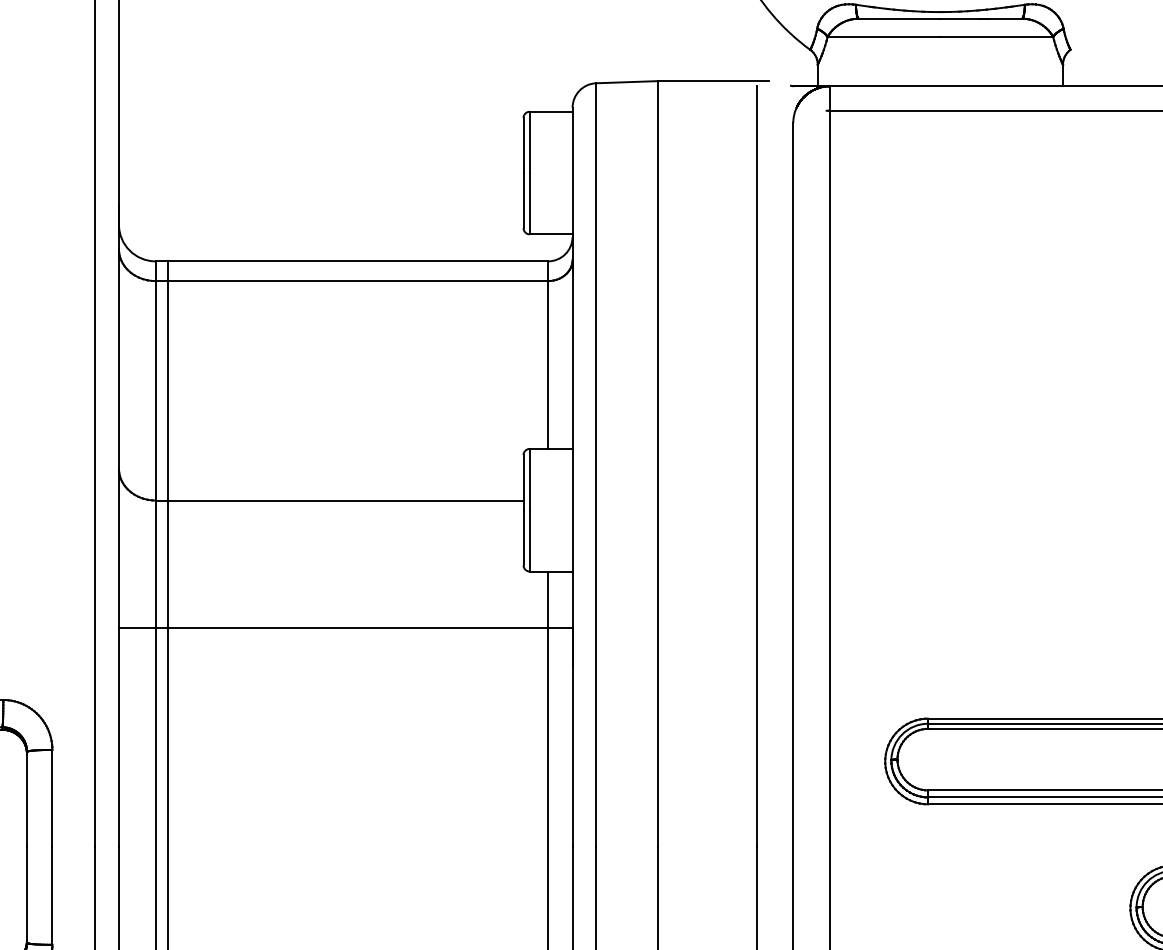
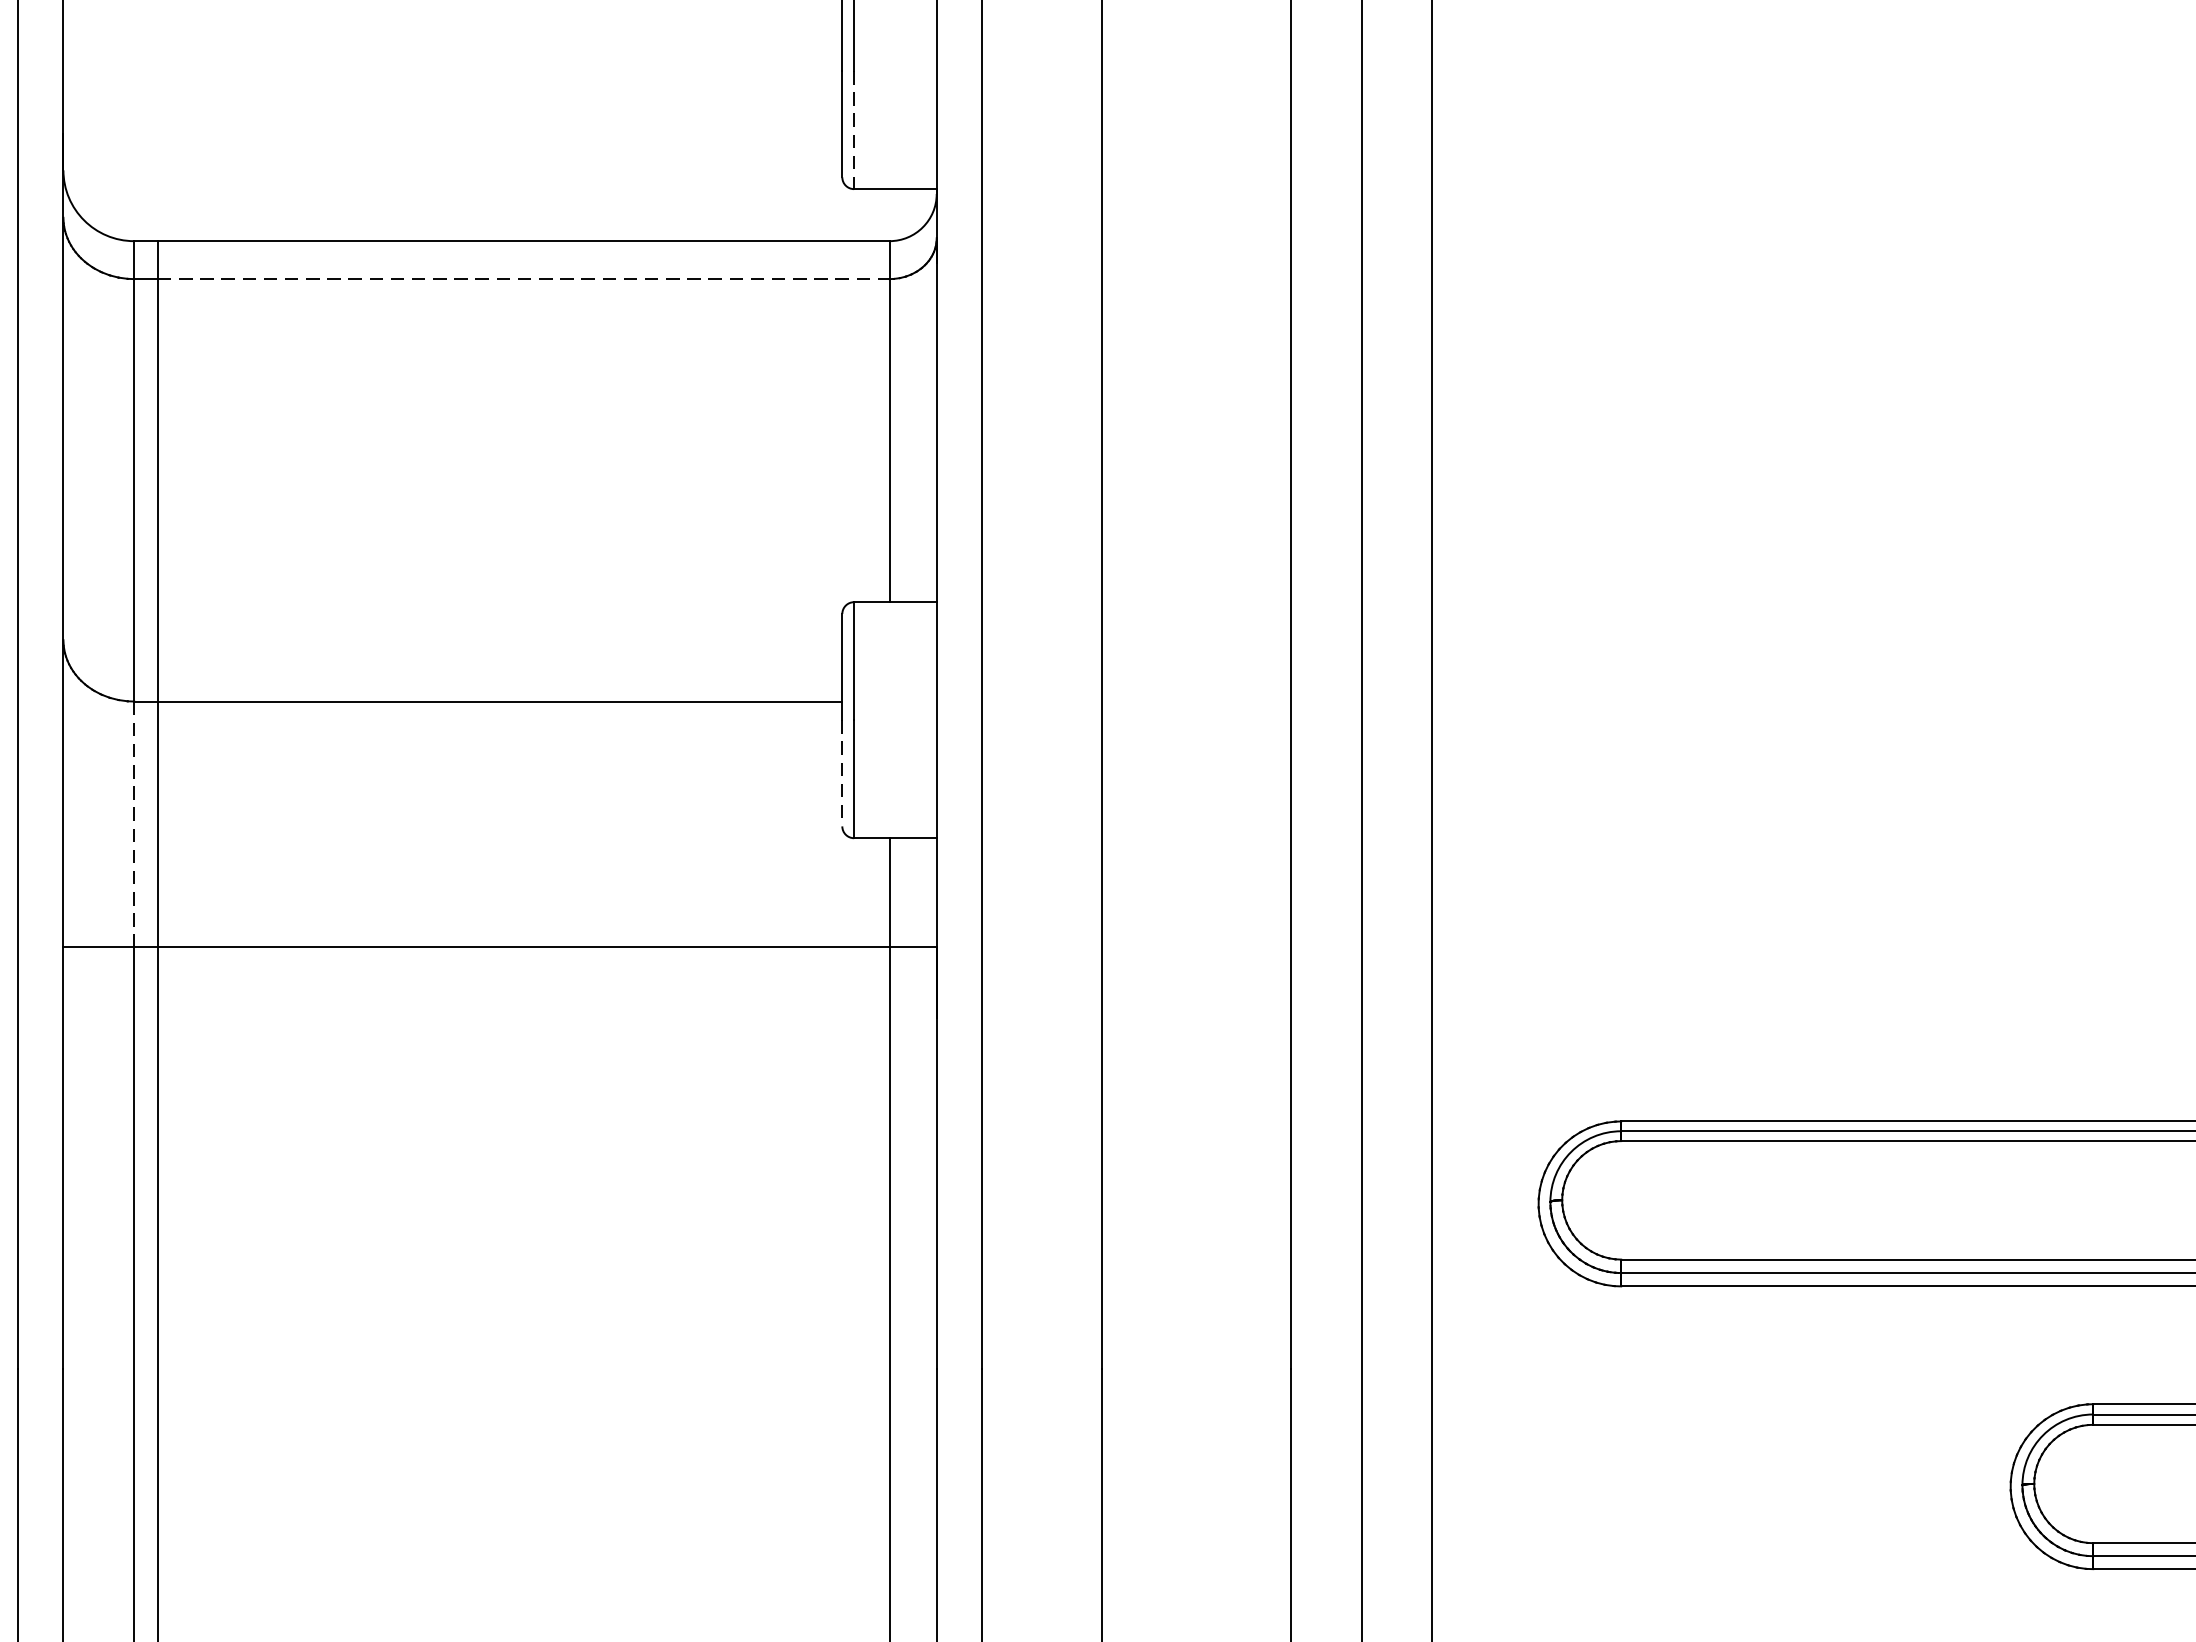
line: (529, 203) -> (853, 129), solid -> dashed
line: (358, 281) -> (524, 279), solid -> dashed
line: (523, 537) -> (842, 772), solid -> dashed
line: (155, 564) -> (133, 824), solid -> dashed

